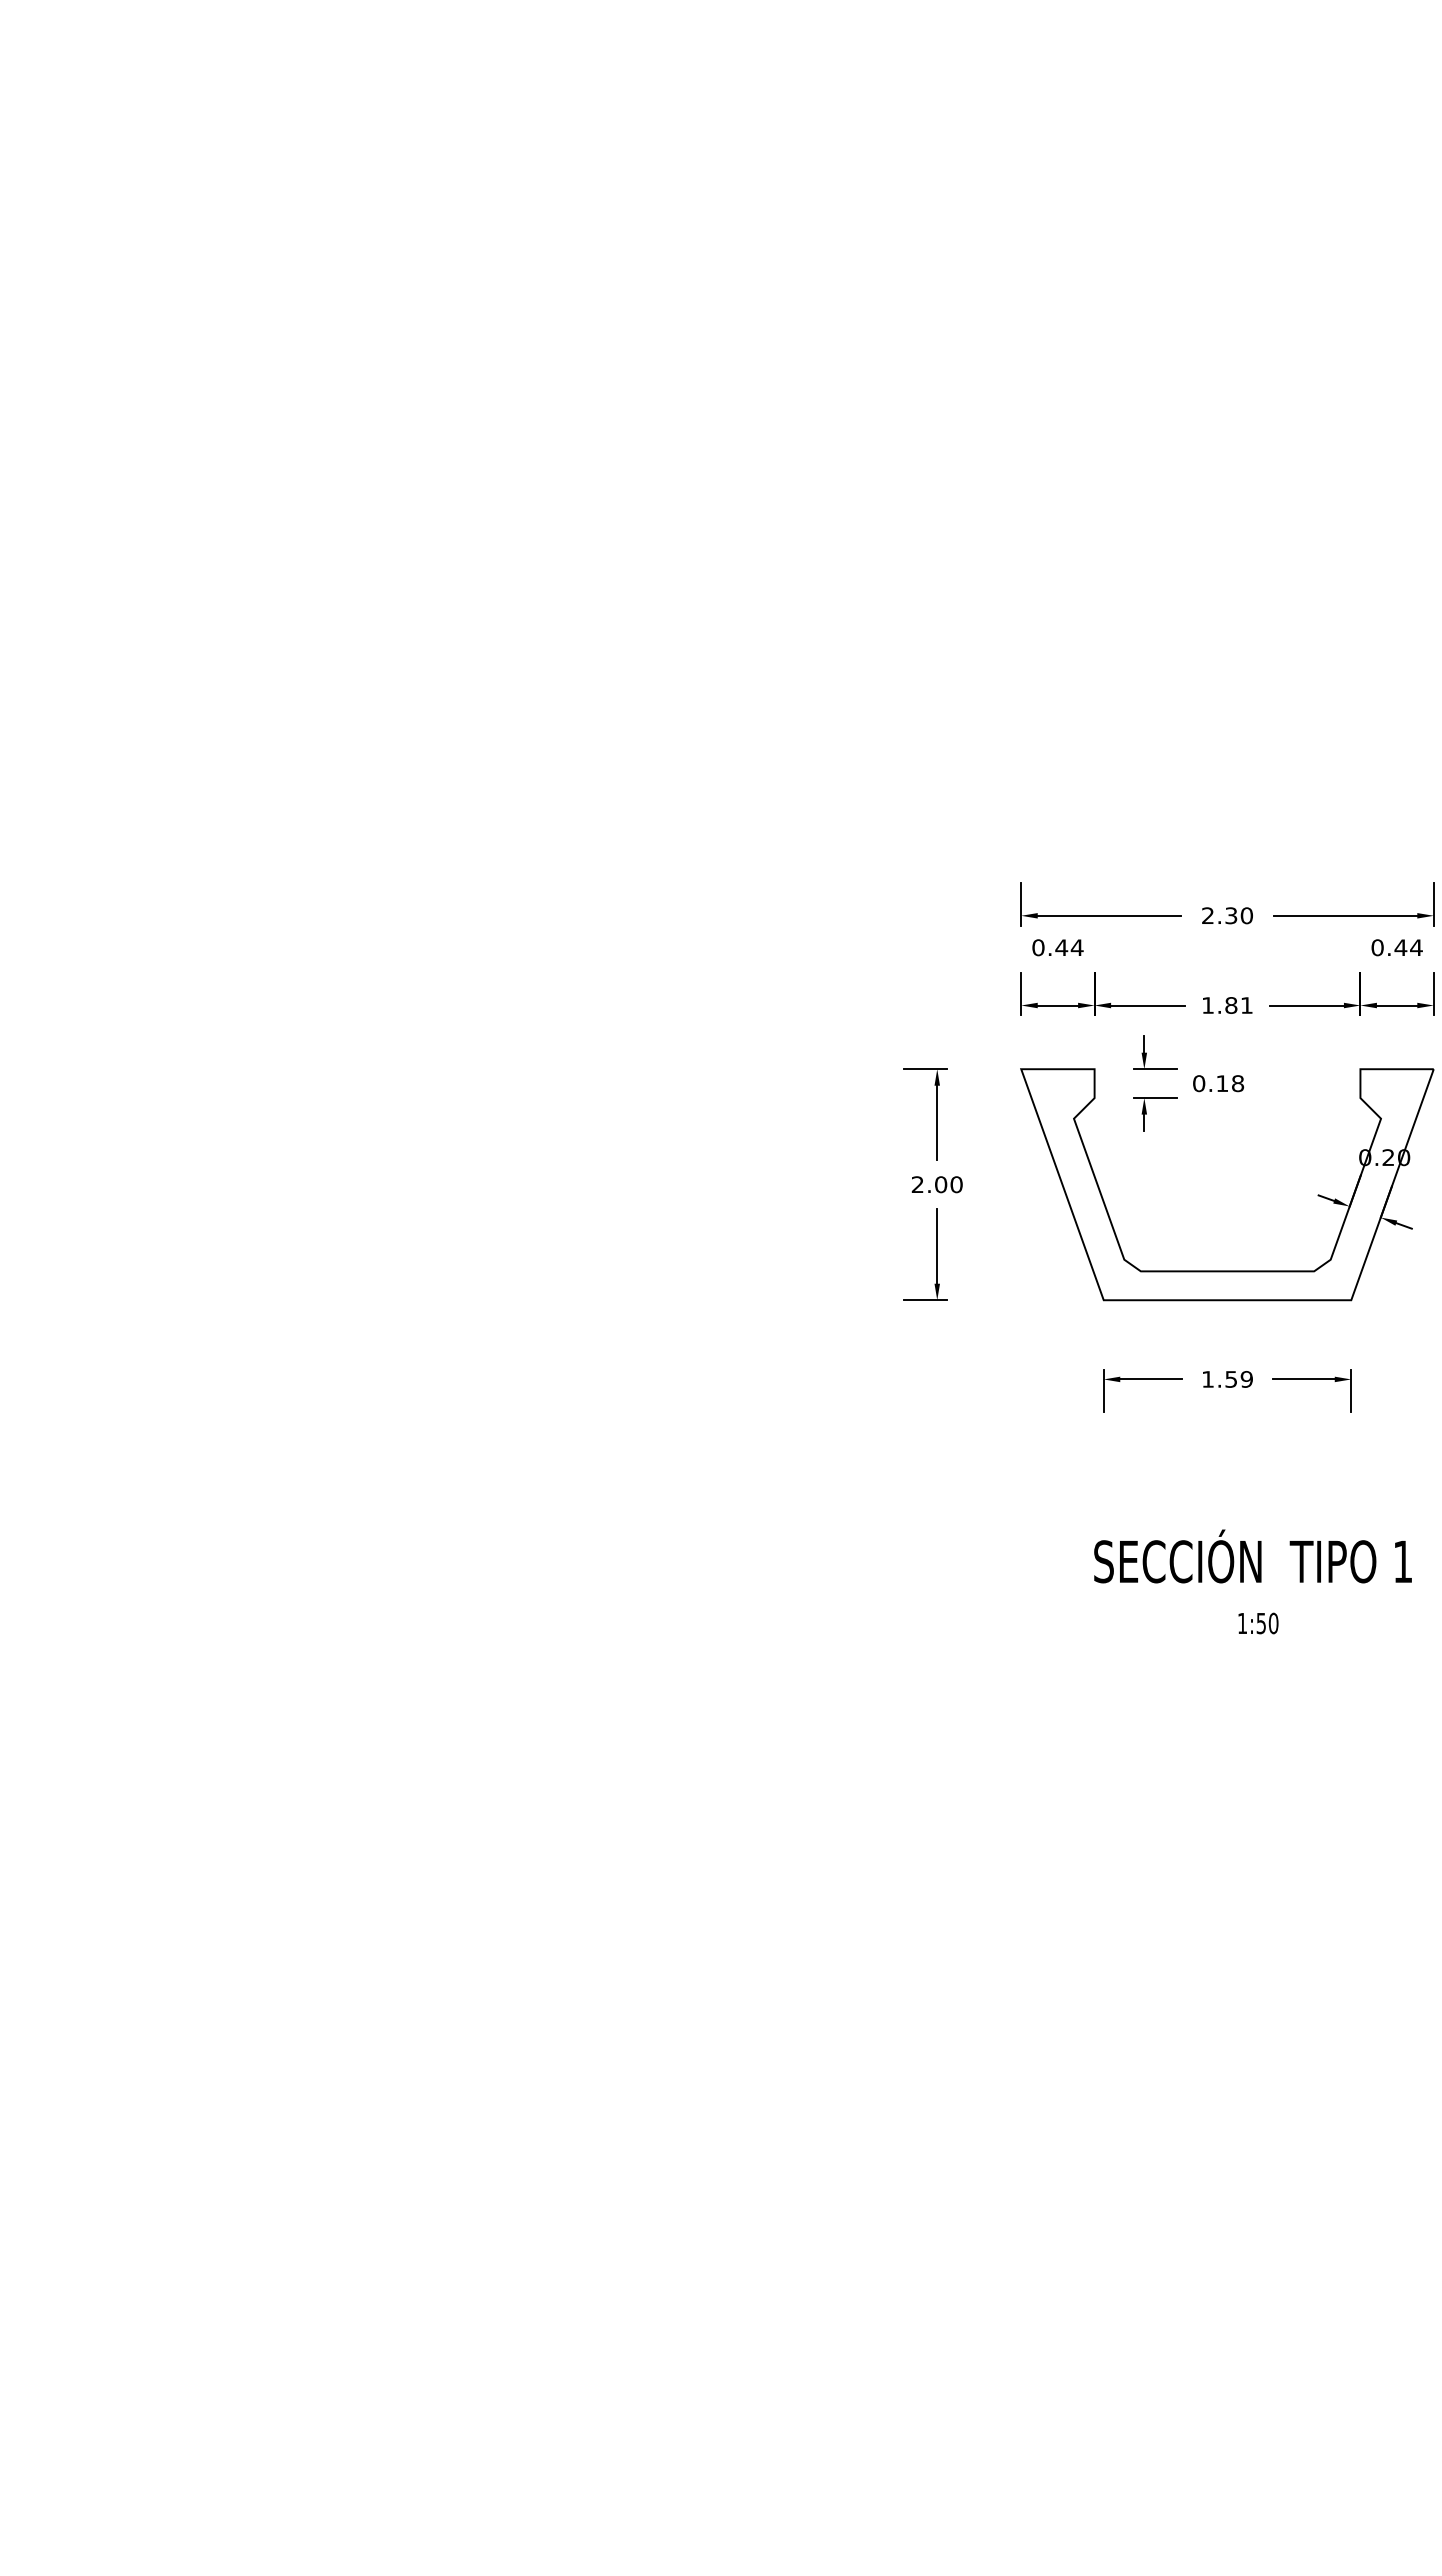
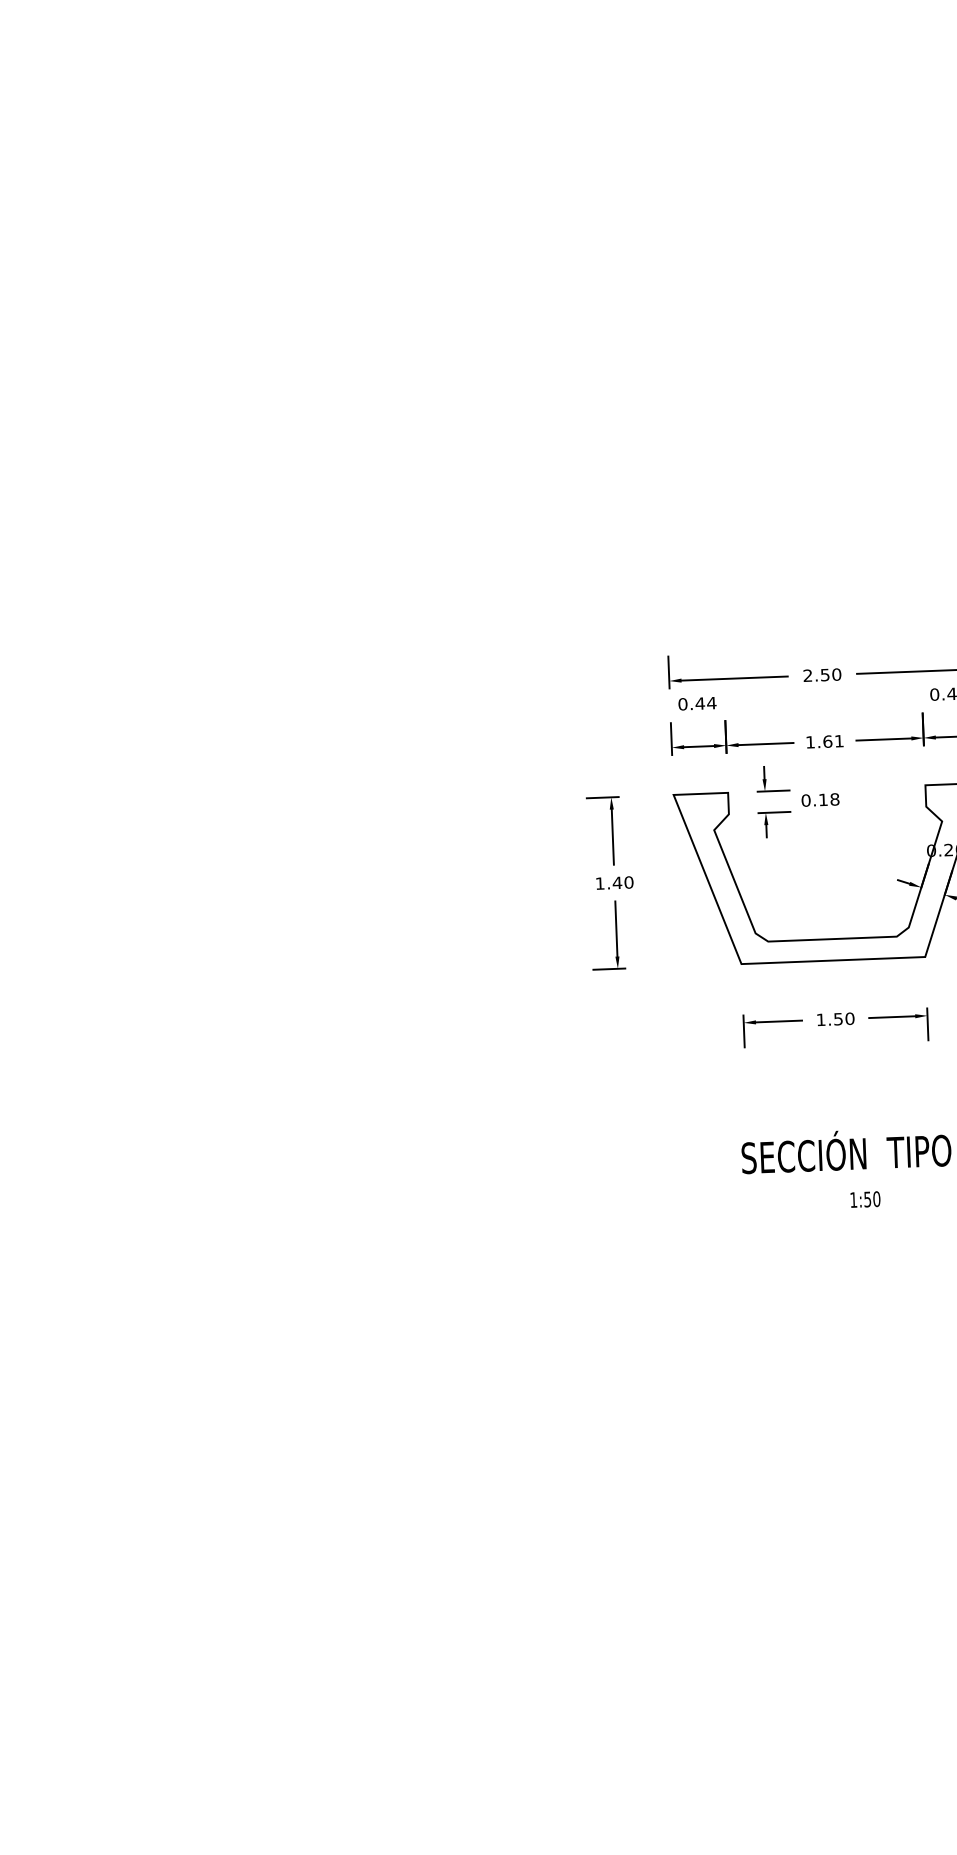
text: (1231, 915) -> (825, 674), 2.30 -> 2.50
text: (1231, 1005) -> (827, 741), 1.81 -> 1.61
text: (929, 1184) -> (608, 883), 2.00 -> 1.40
text: (1246, 1379) -> (849, 1018), 1.59 -> 1.50

